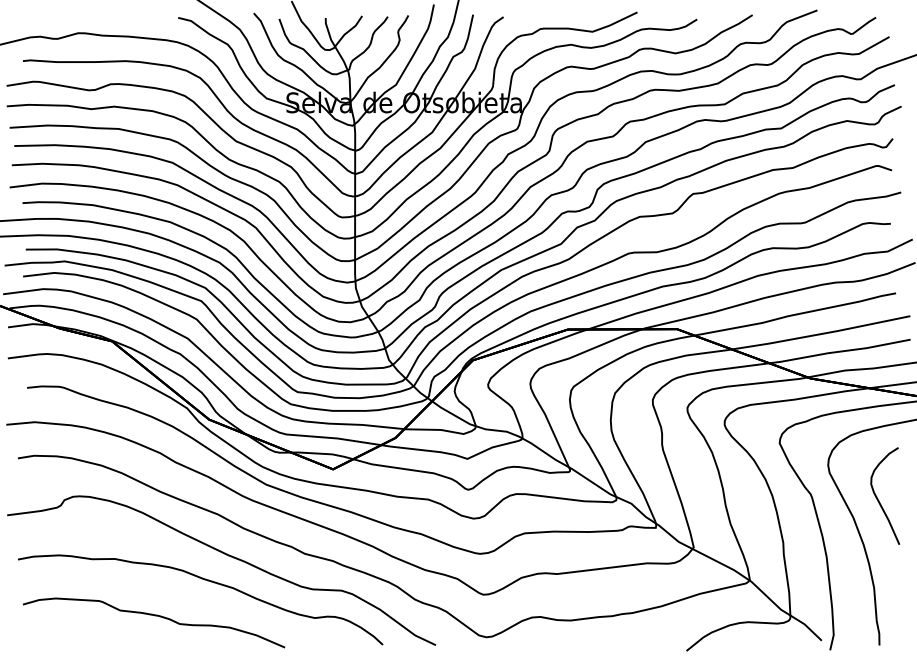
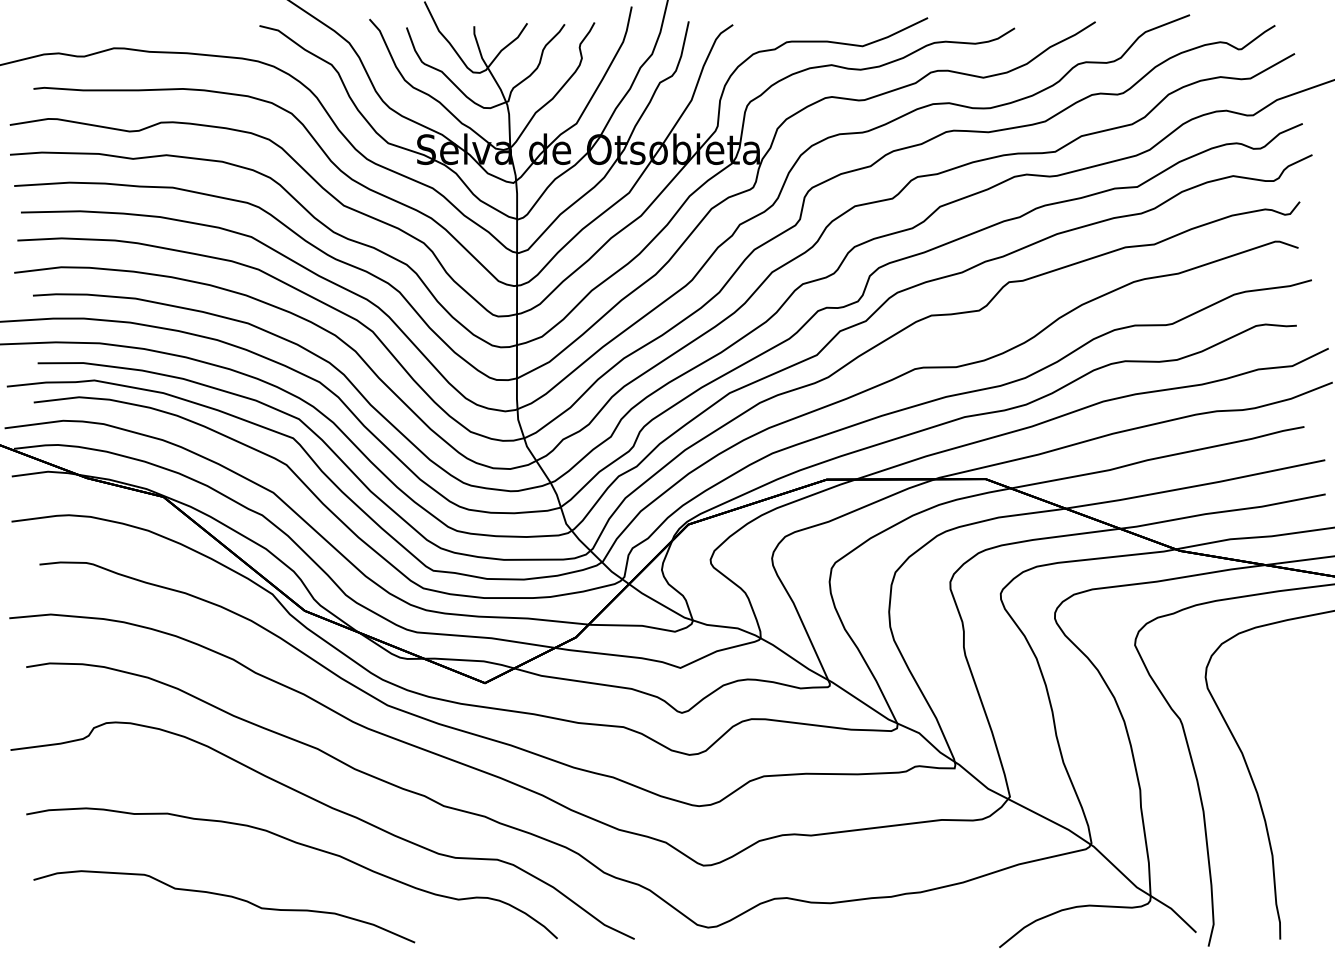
curve: (878, 498) -> (1278, 725), removed

